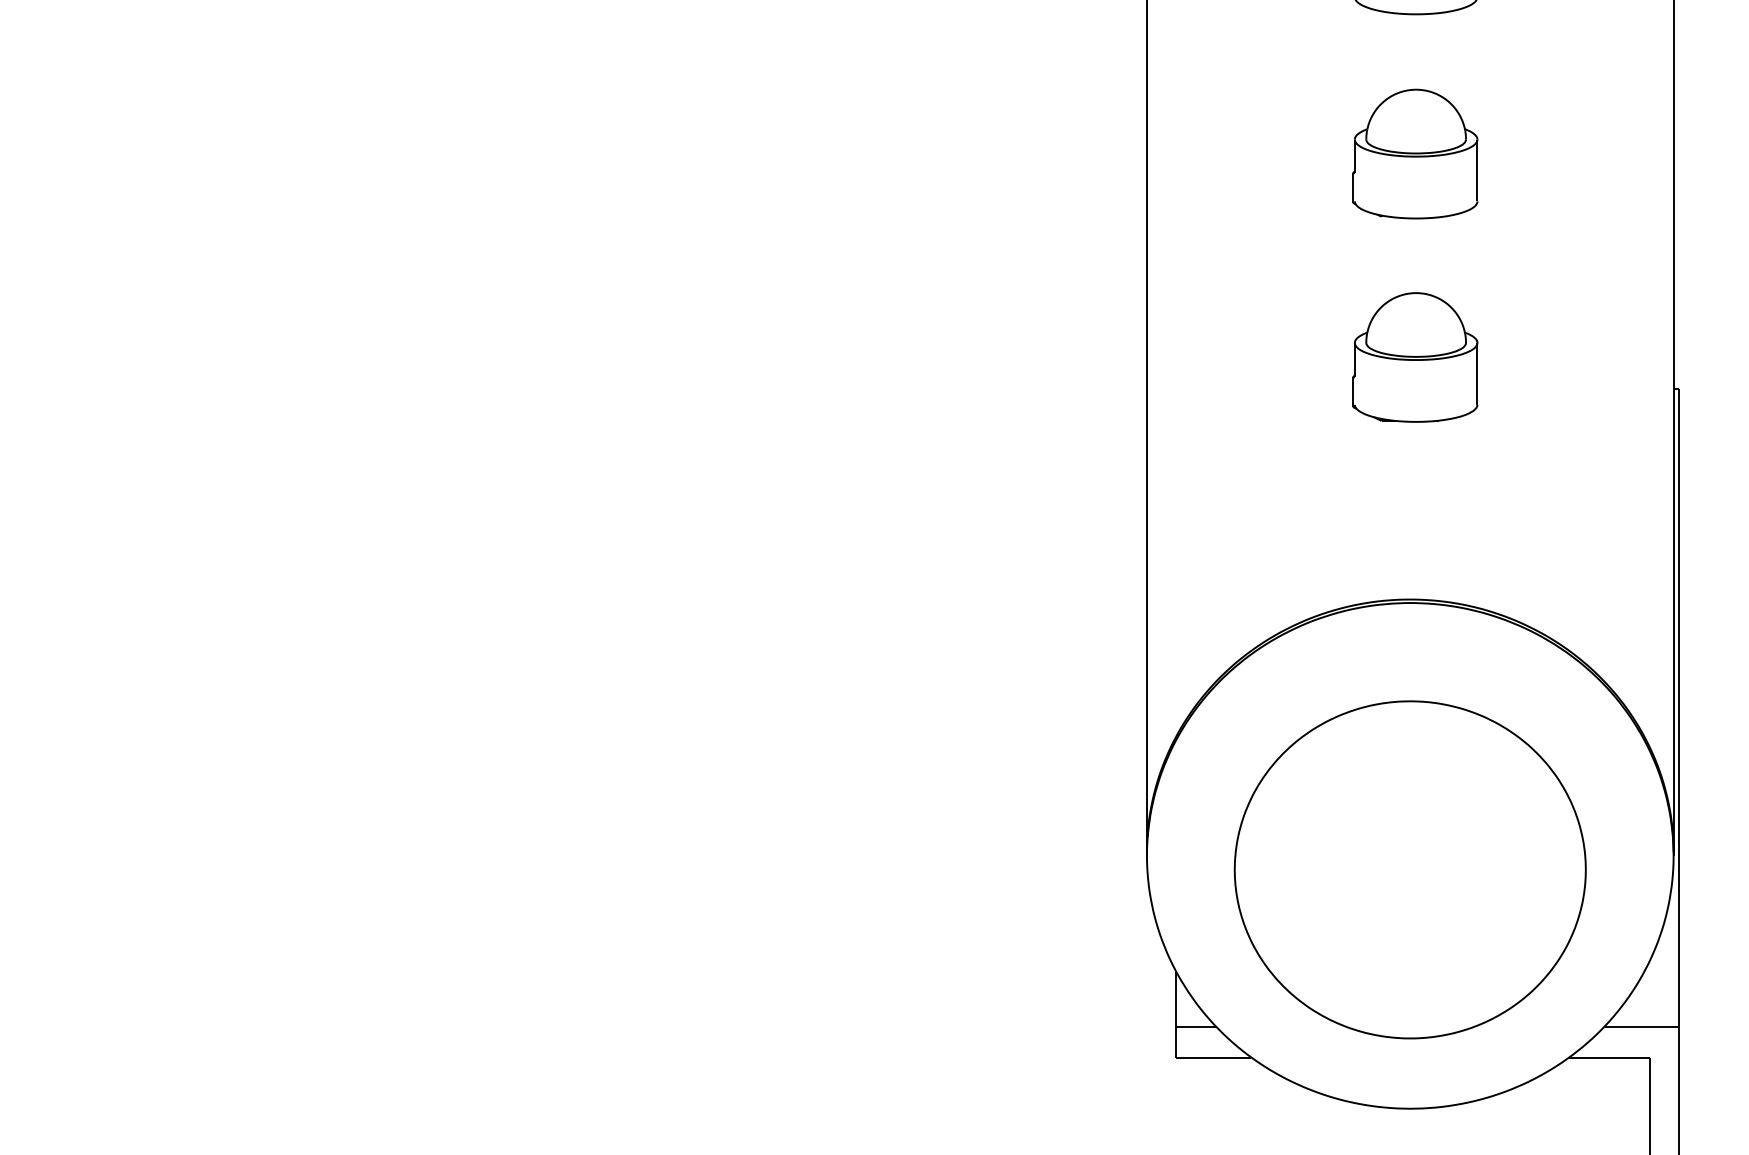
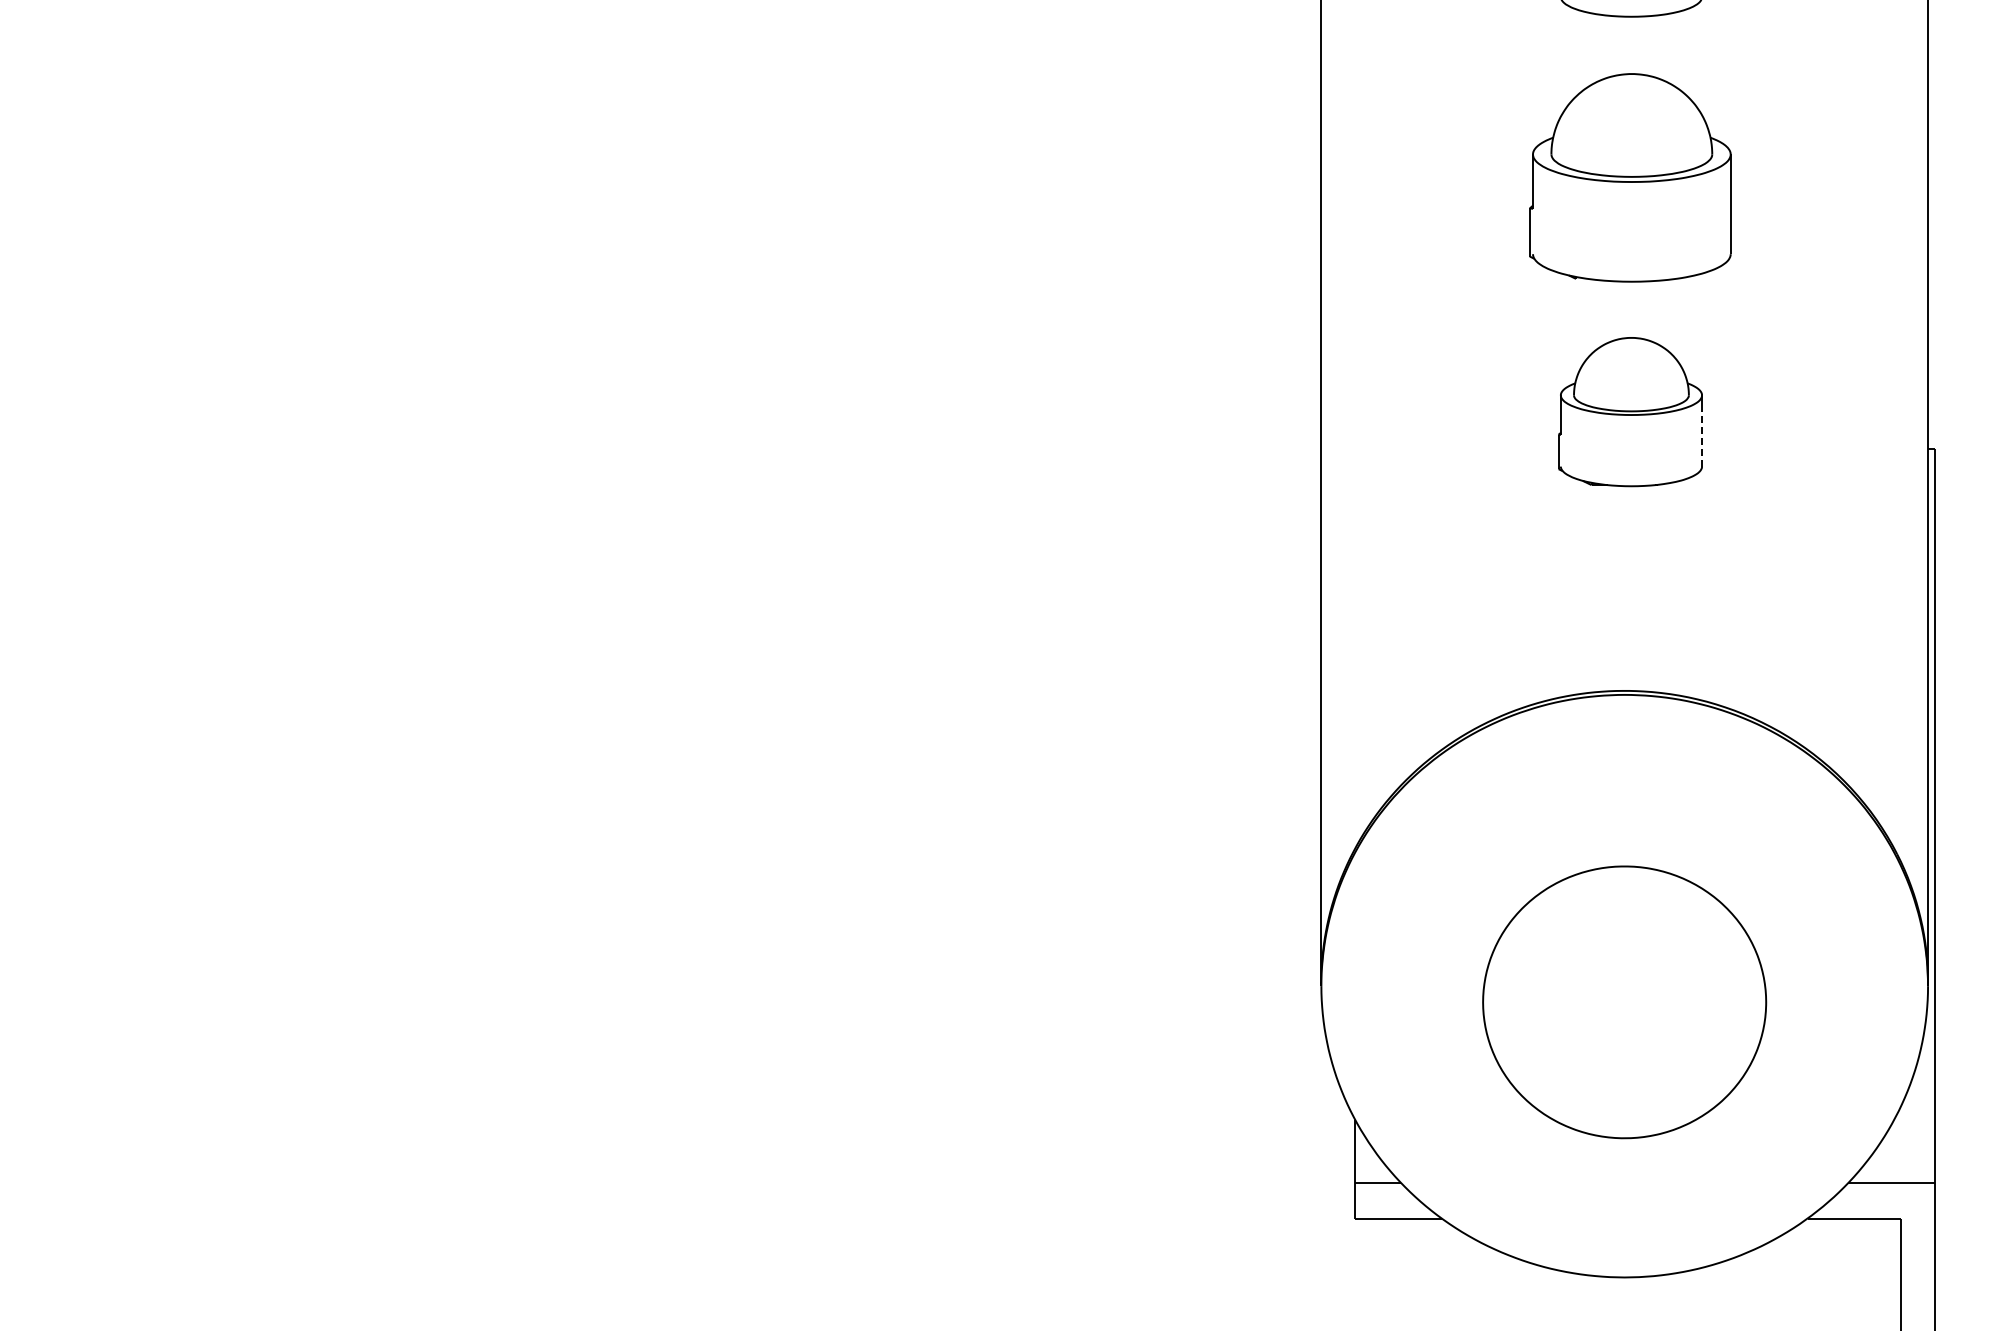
part: (1415, 153) -> (1630, 177), size x1.4
line: (1477, 377) -> (1702, 435), solid -> dashed
part: (1410, 870) -> (1624, 1002), size x0.7

